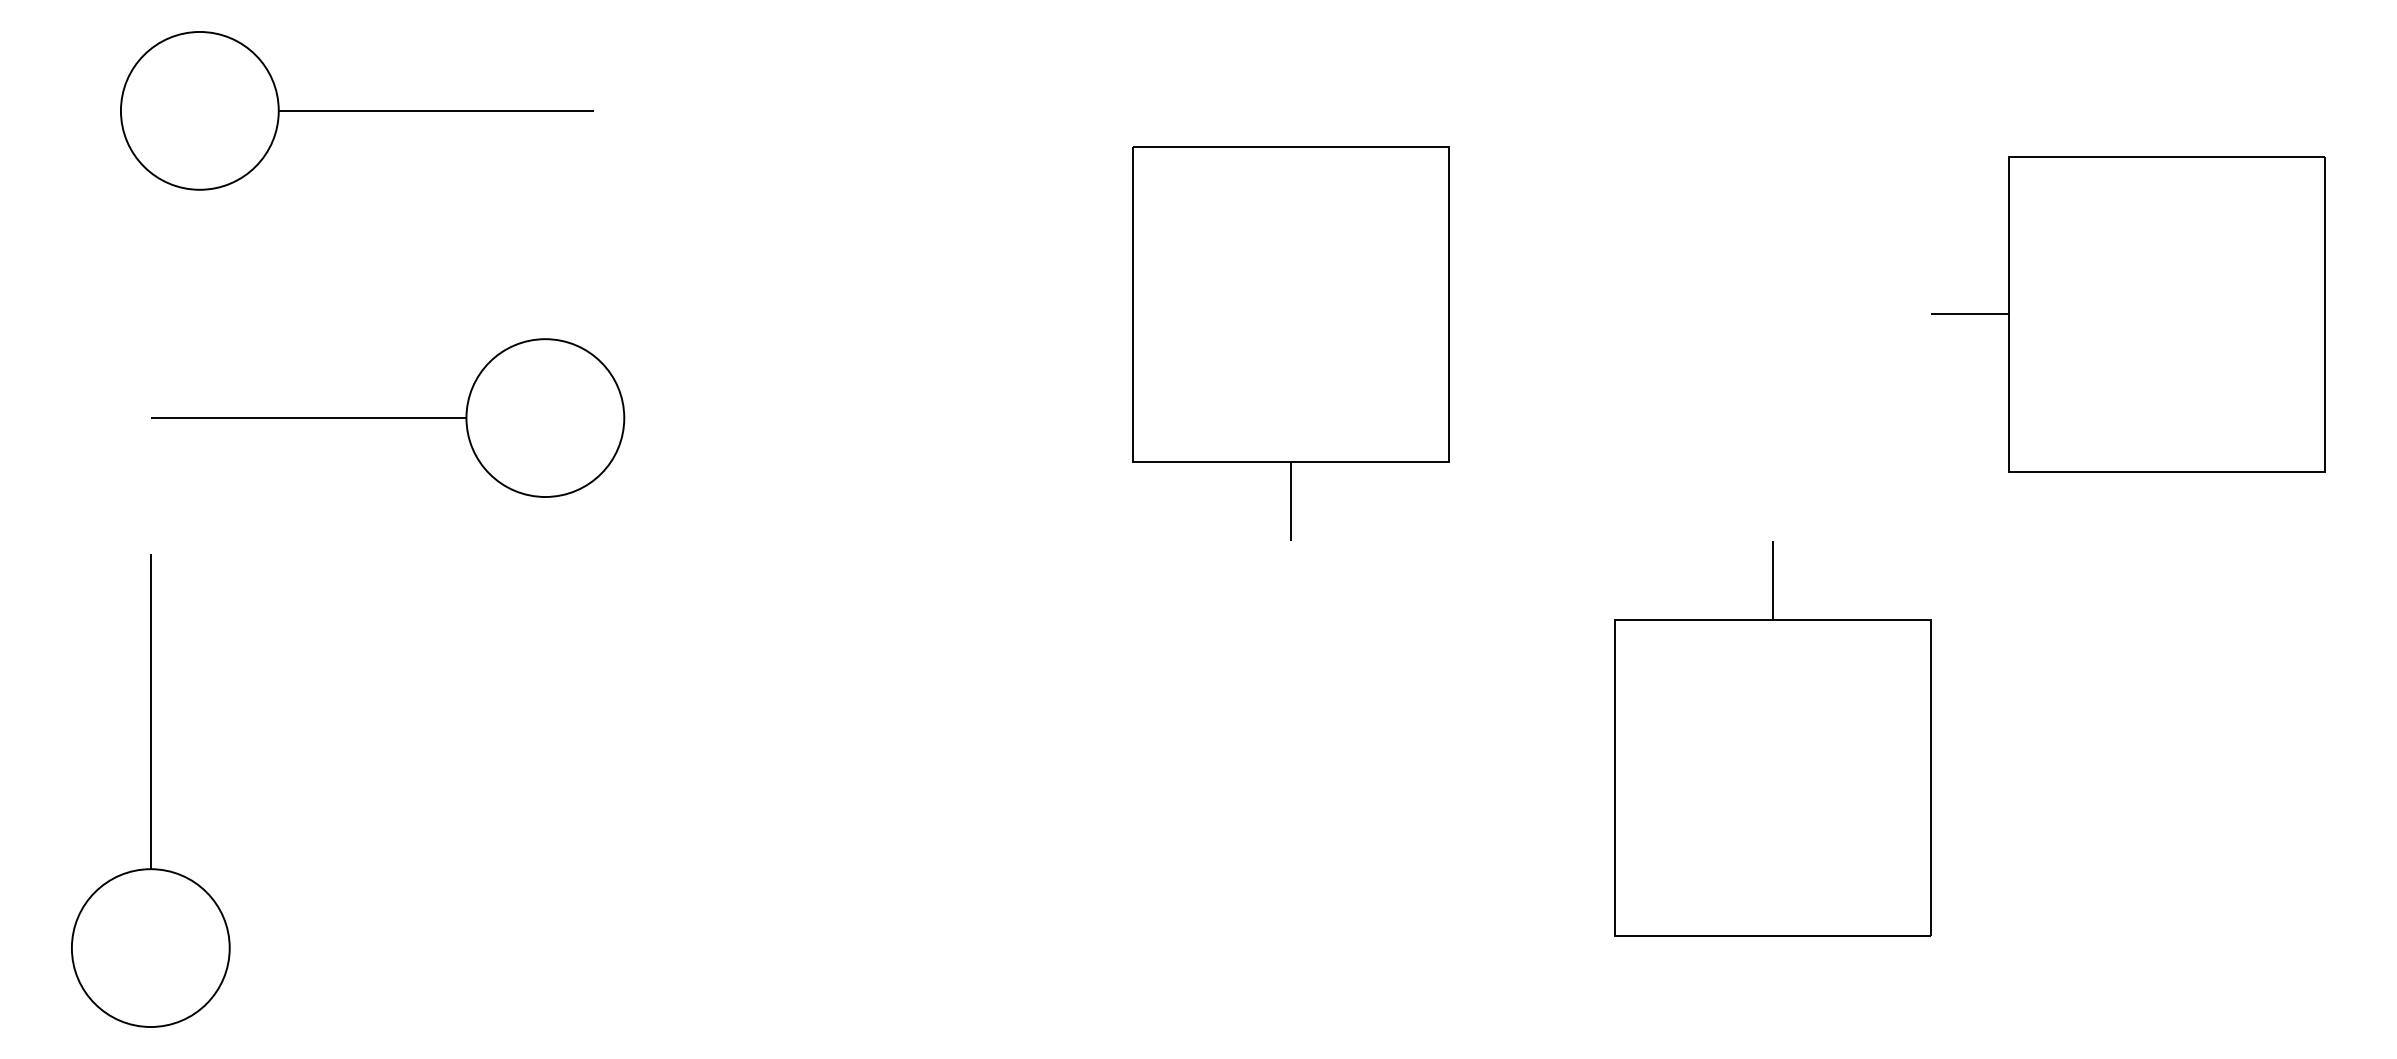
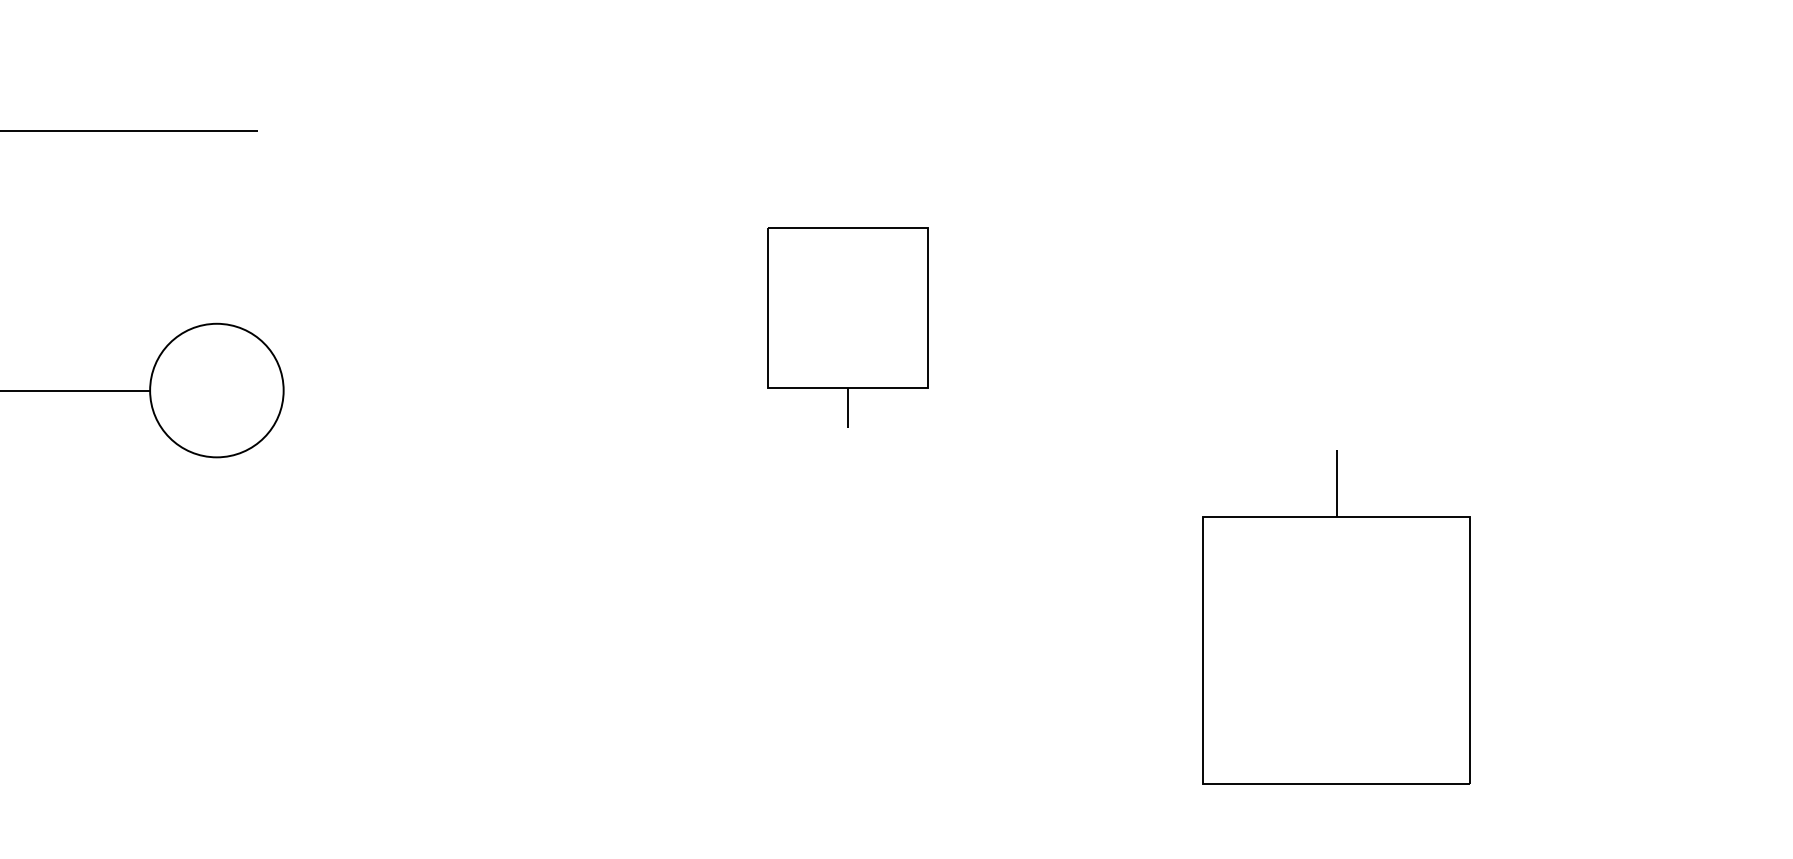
part: (2128, 314) -> (1556, 302), removed
part: (1290, 343) -> (847, 327), size x0.6
part: (1772, 738) -> (1336, 616), moved

